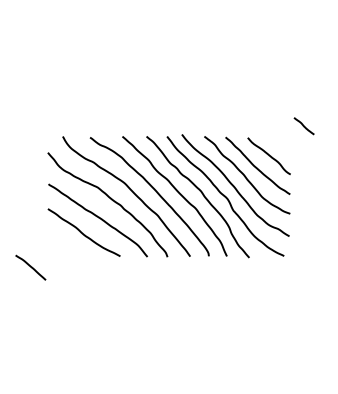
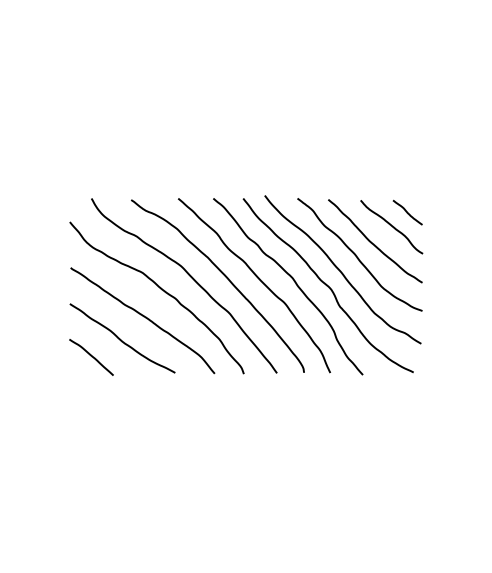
line: (303, 126) -> (406, 213), moved
curve: (30, 267) -> (91, 357), moved

